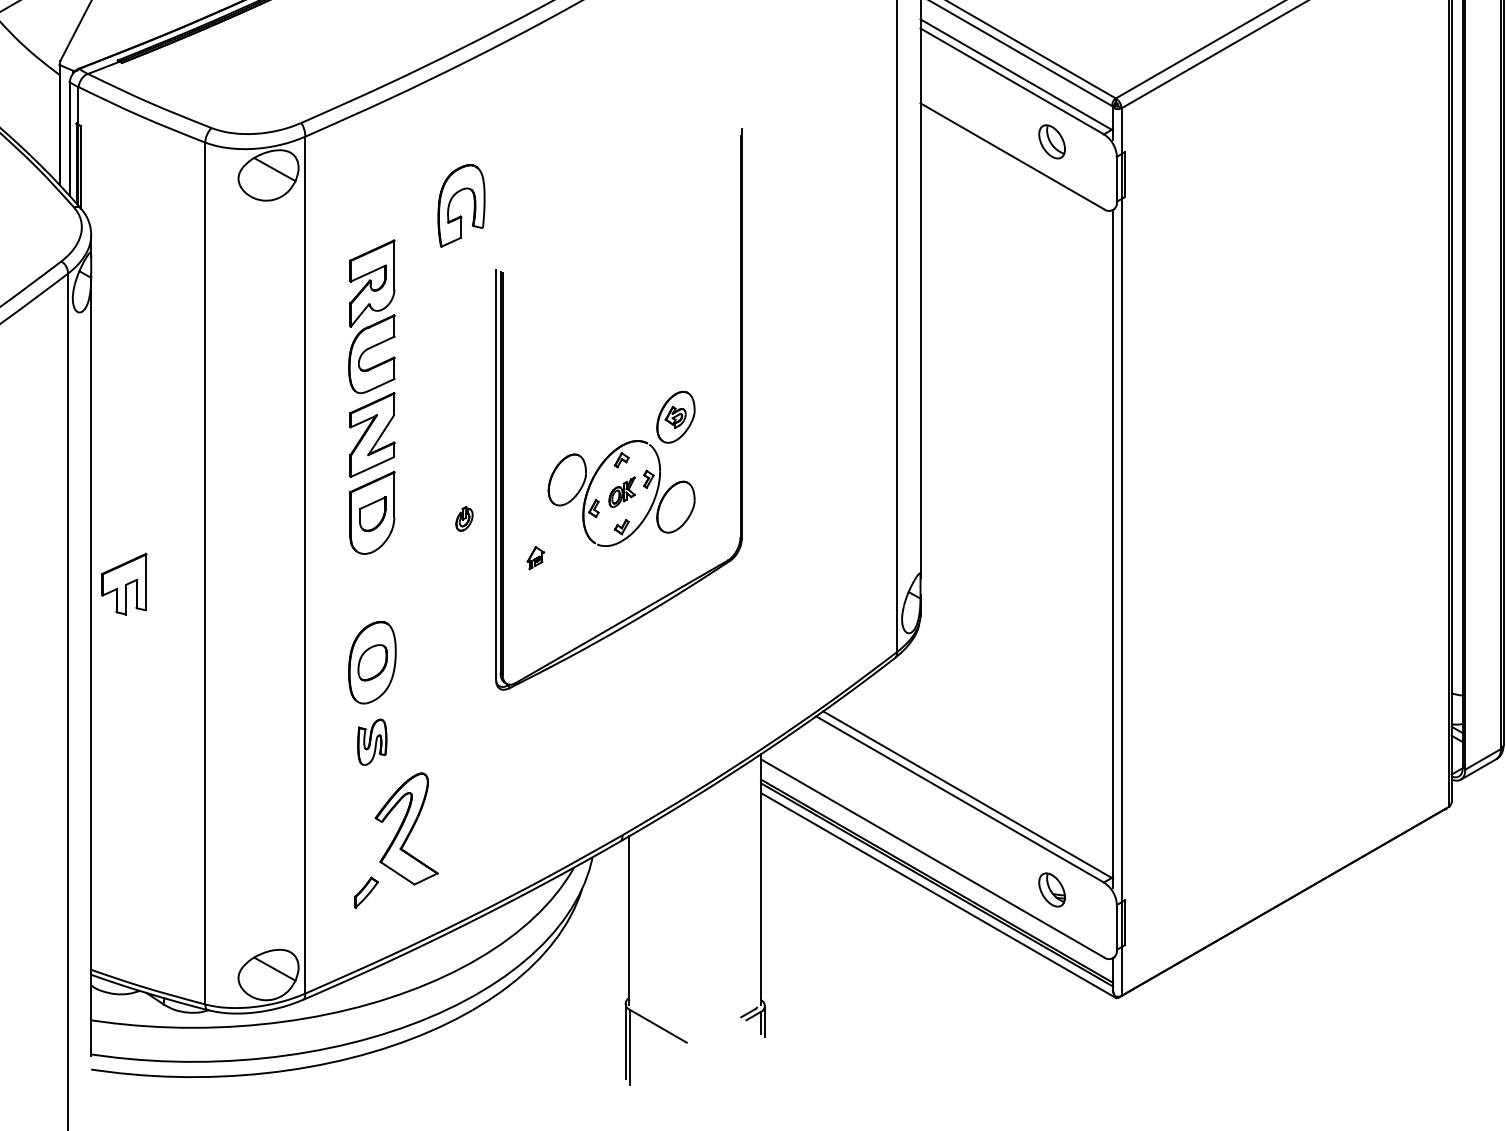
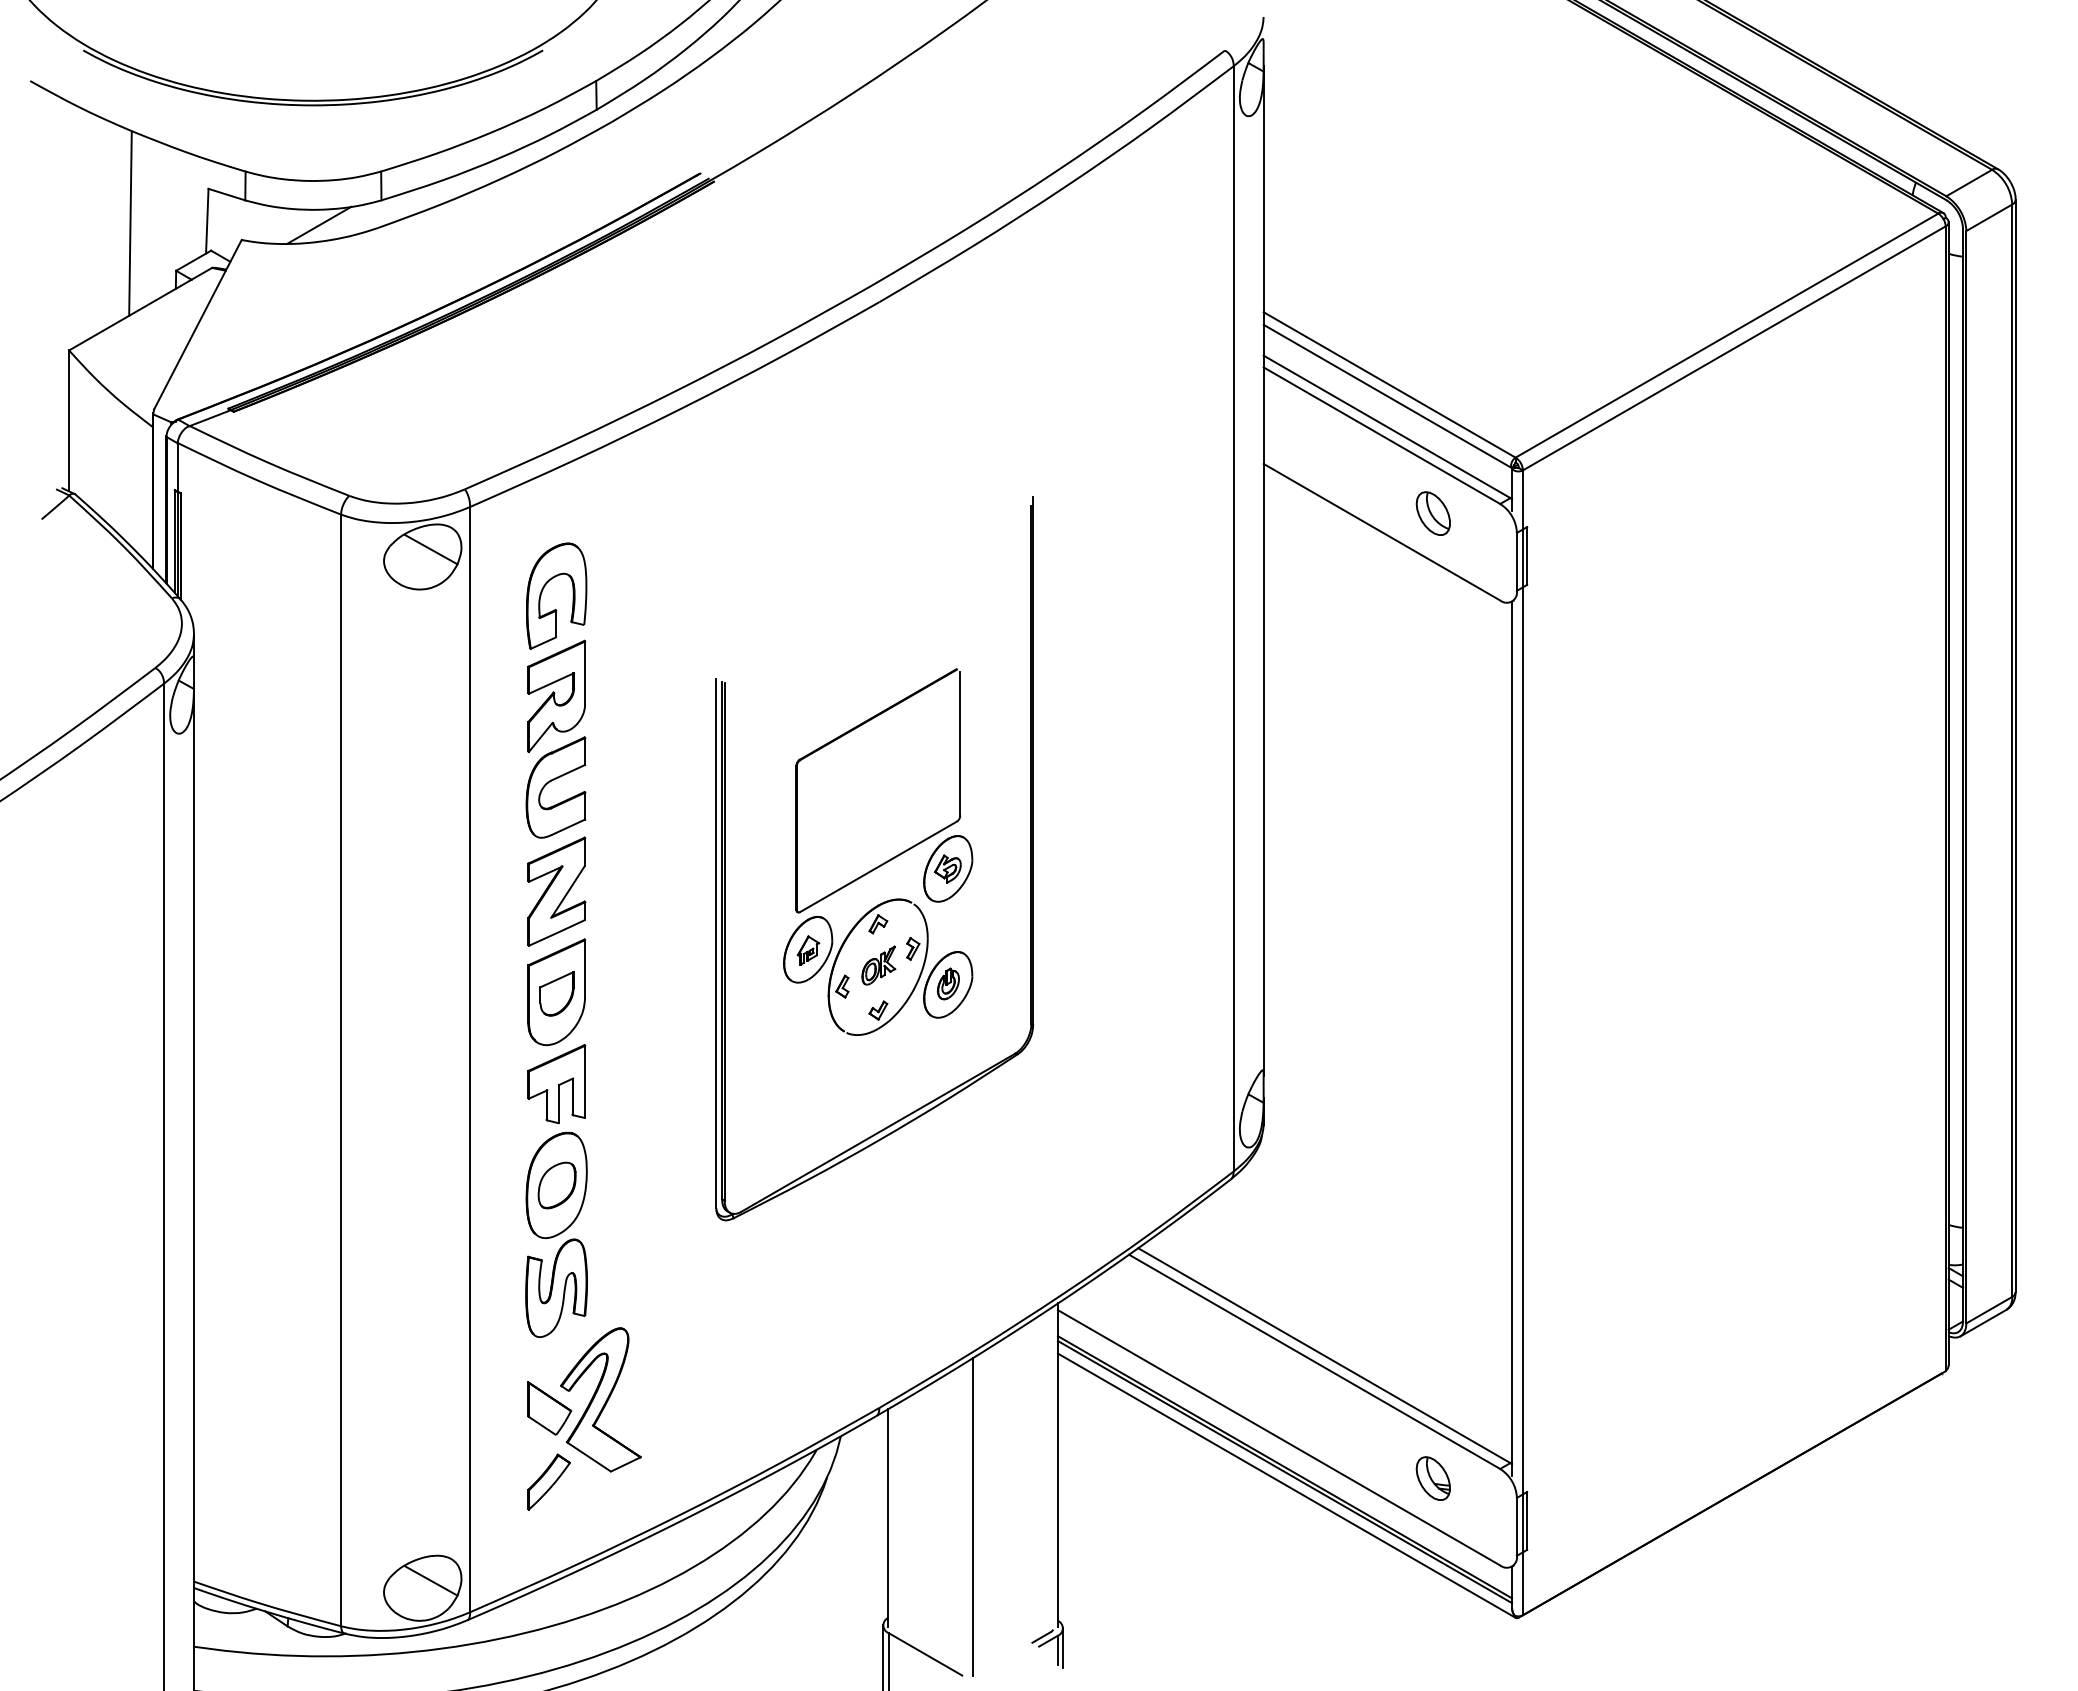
part: (452, 199) -> (544, 588), moved
part: (594, 314) -> (843, 736), added
part: (463, 518) -> (947, 983), moved
part: (535, 558) -> (808, 950), moved
part: (124, 584) -> (556, 1084), moved
part: (372, 741) -> (556, 1287), size x1.67
part: (366, 835) -> (549, 1408), added
part: (366, 892) -> (548, 1481), size x1.43
line: (695, 919) -> (973, 1516), added

